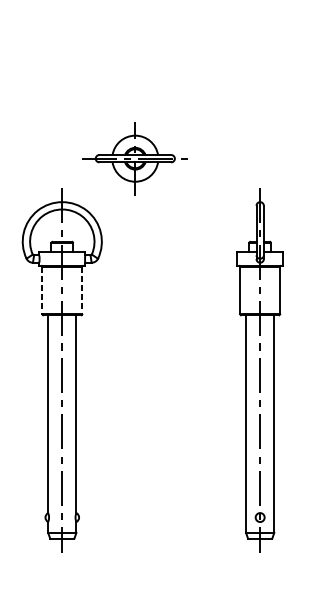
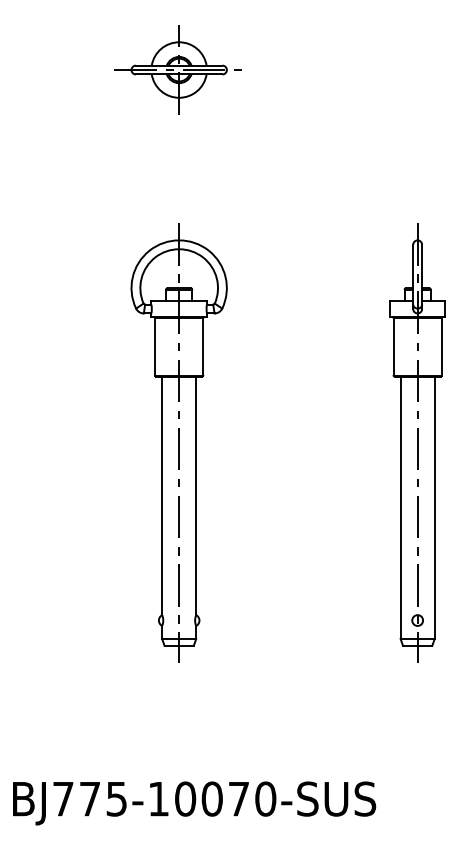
part: (133, 158) -> (177, 69), moved
line: (42, 291) -> (155, 347), dashed -> solid
line: (82, 291) -> (203, 347), dashed -> solid

